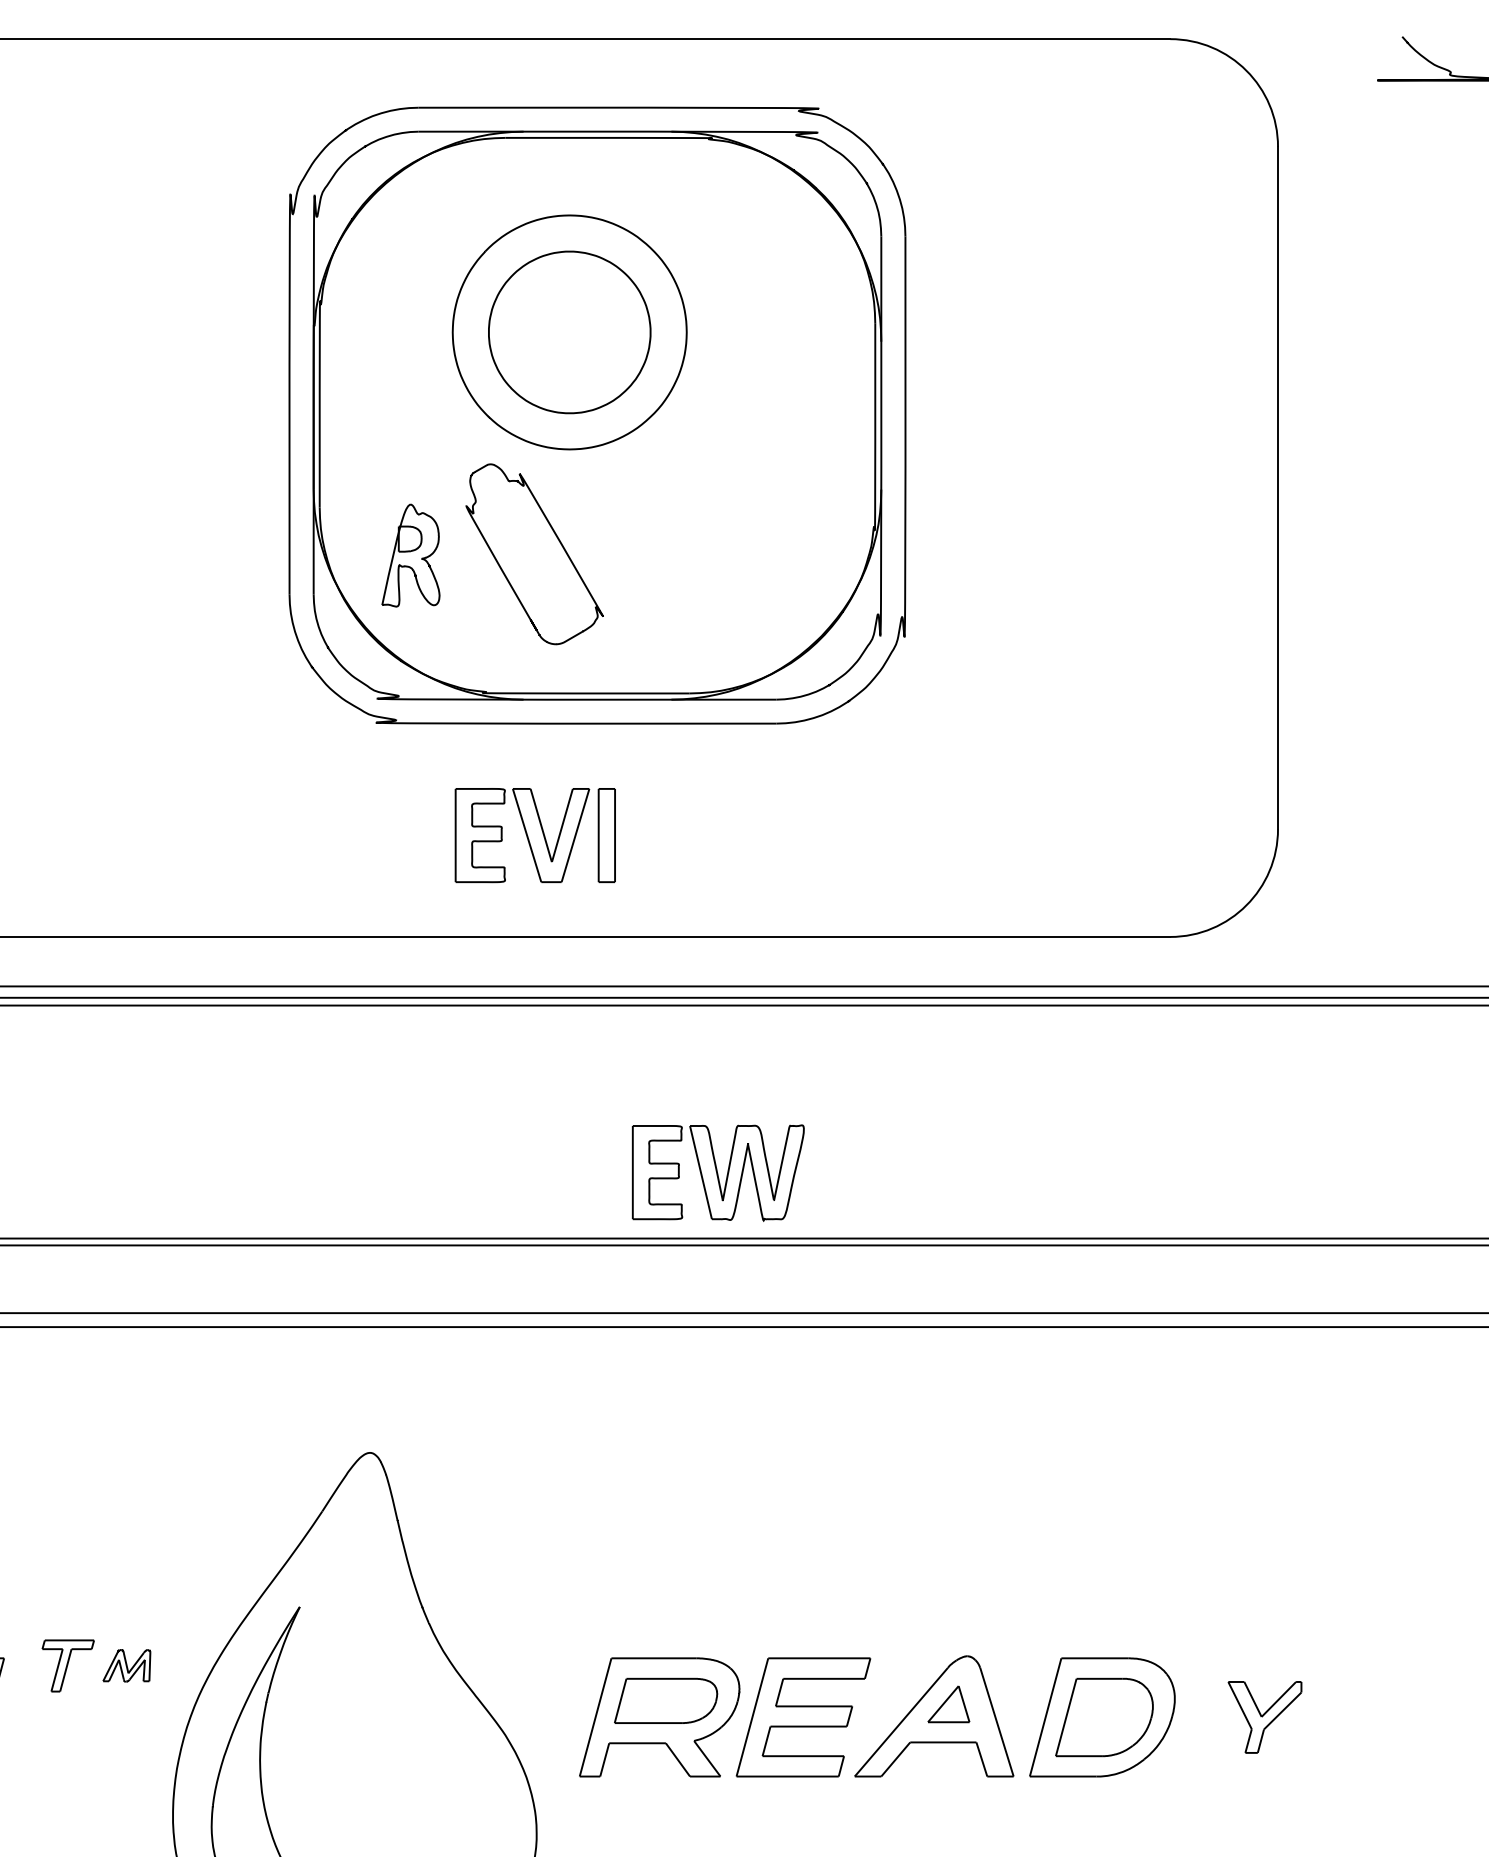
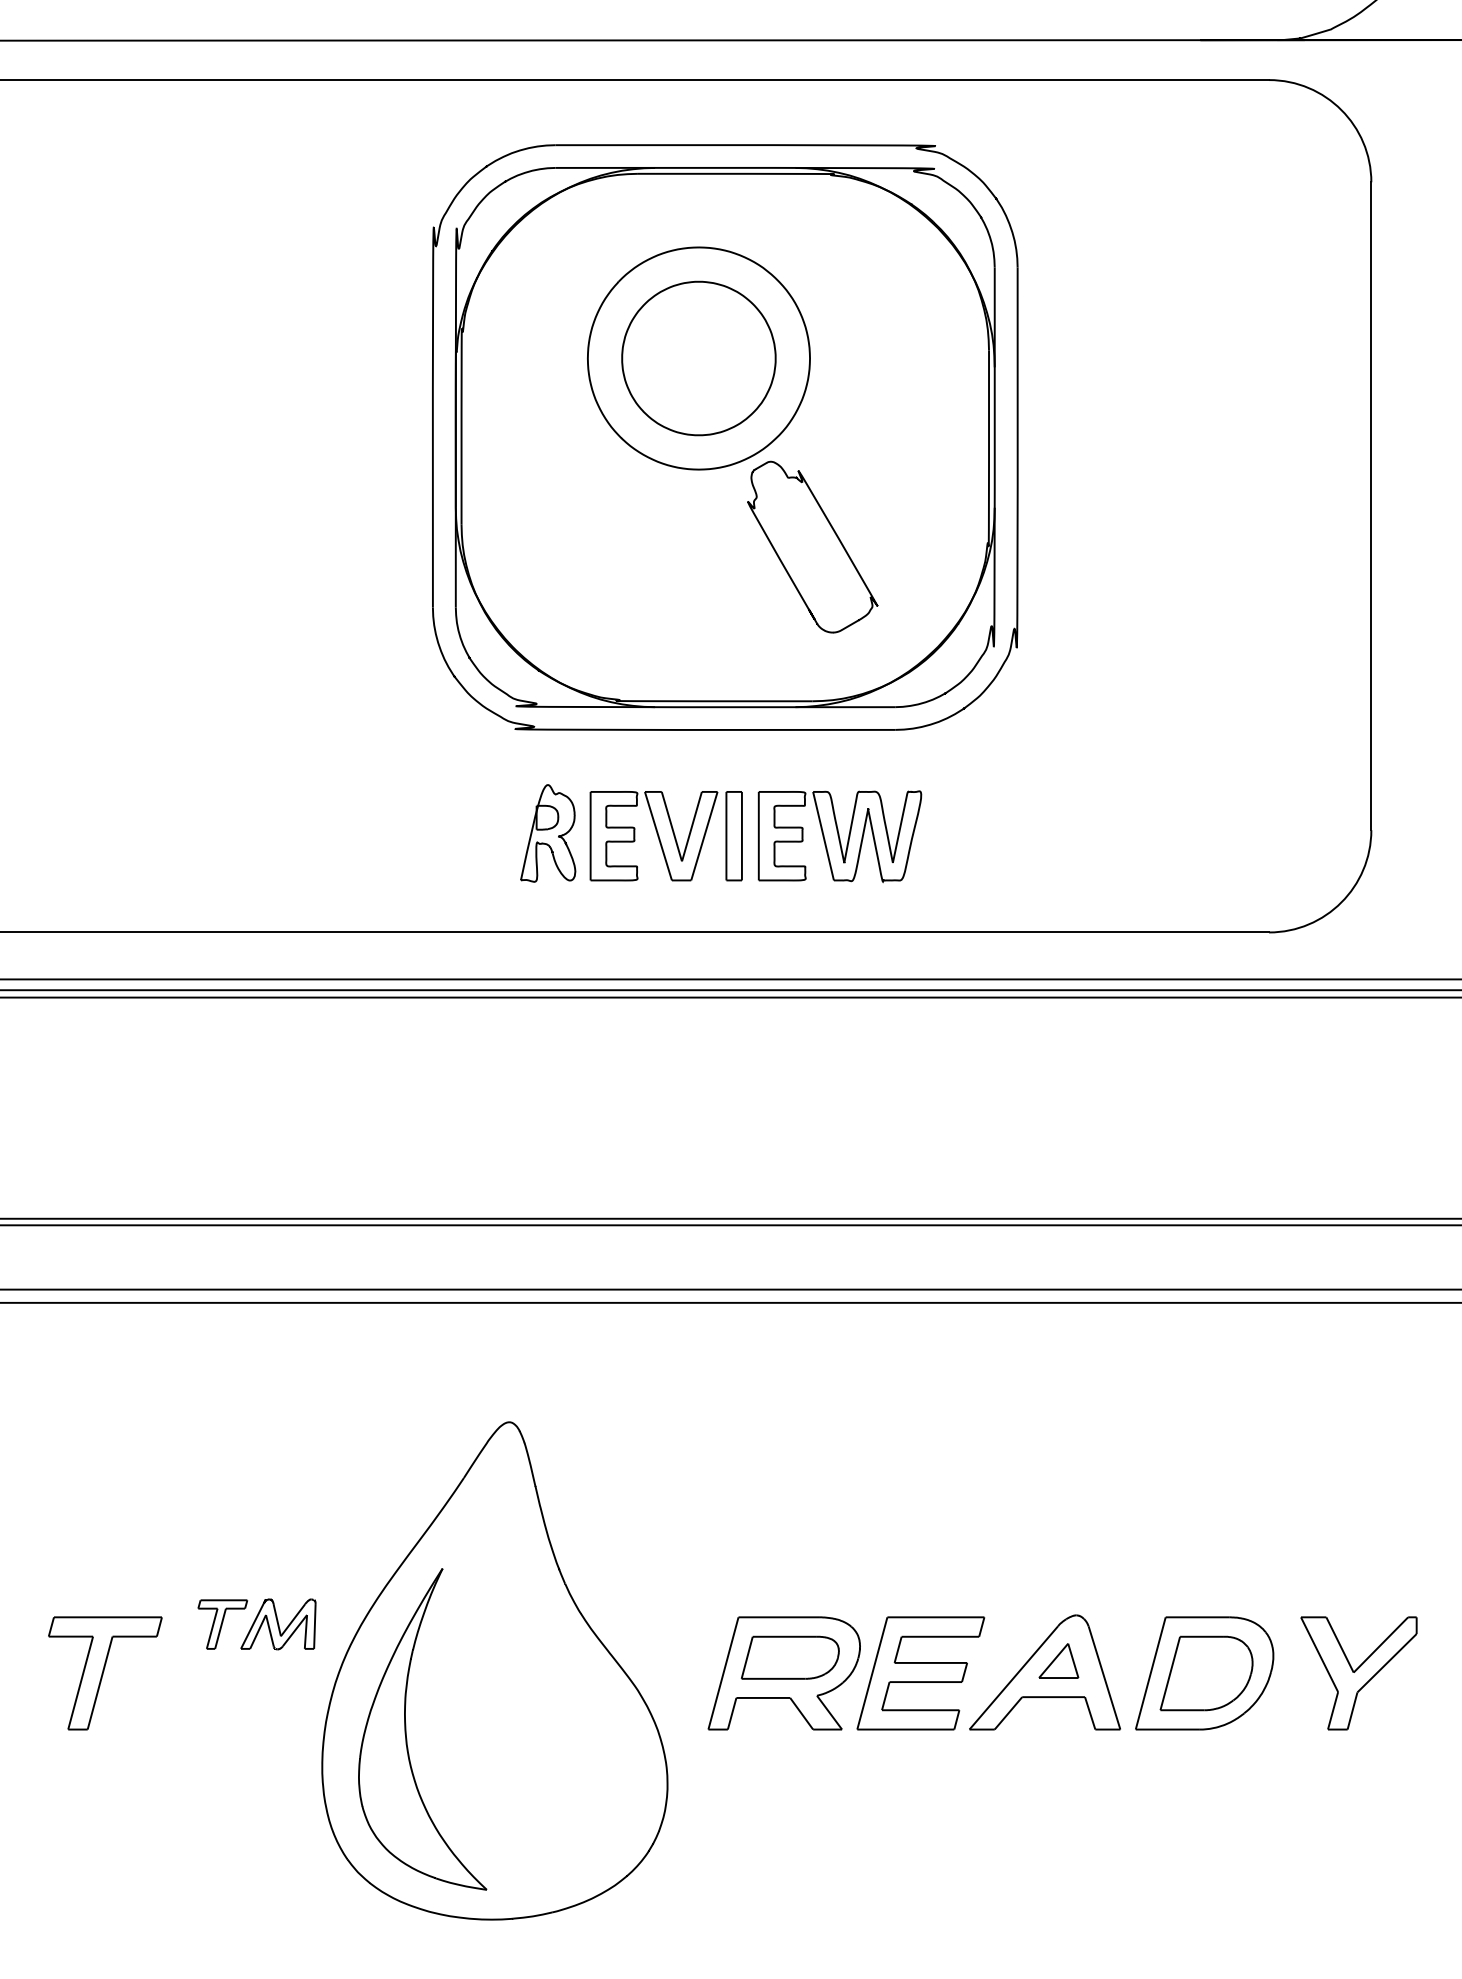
part: (534, 553) -> (812, 546), moved
part: (411, 555) -> (548, 833), moved
part: (717, 1172) -> (839, 836), moved
part: (126, 1665) -> (278, 1624), size x1.67
part: (1264, 1717) -> (1358, 1673), size x1.67

